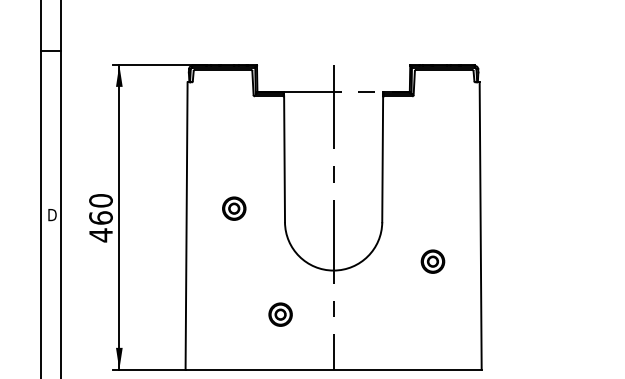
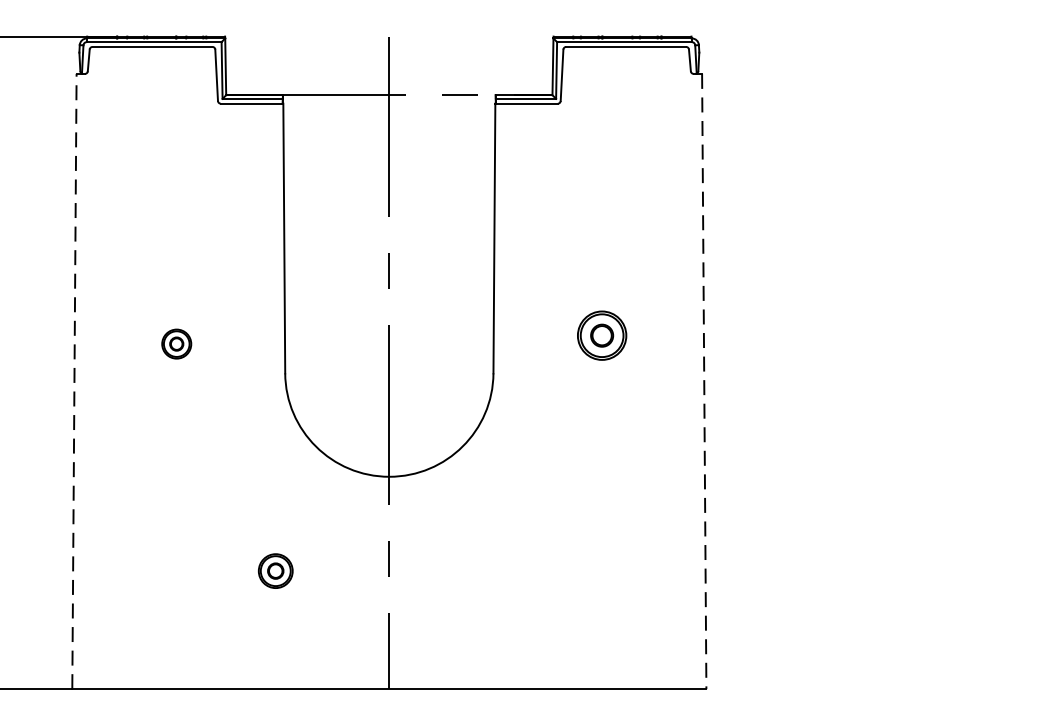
part: (234, 208) -> (177, 343), size x0.6
line: (186, 226) -> (74, 382), solid -> dashed
line: (480, 226) -> (703, 382), solid -> dashed
part: (432, 261) -> (601, 335), moved
part: (280, 314) -> (275, 570), size x0.7

